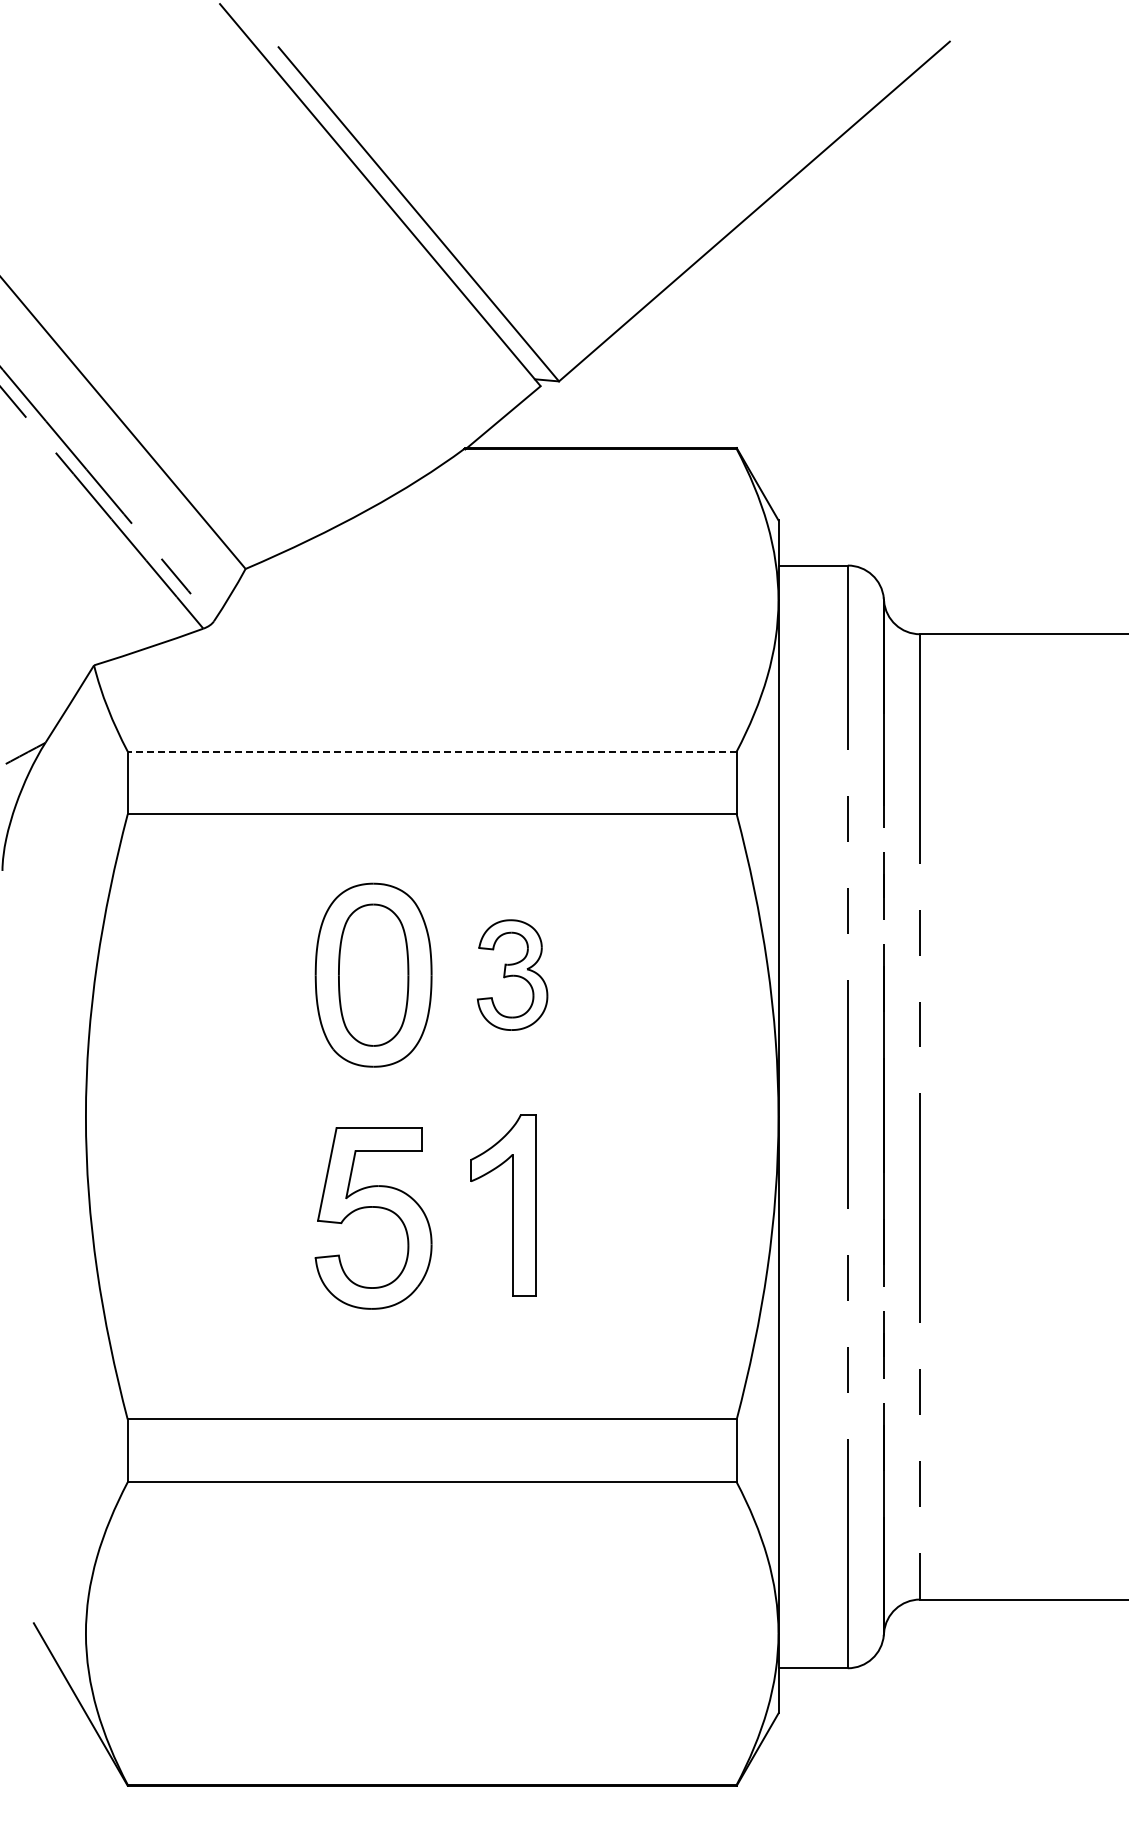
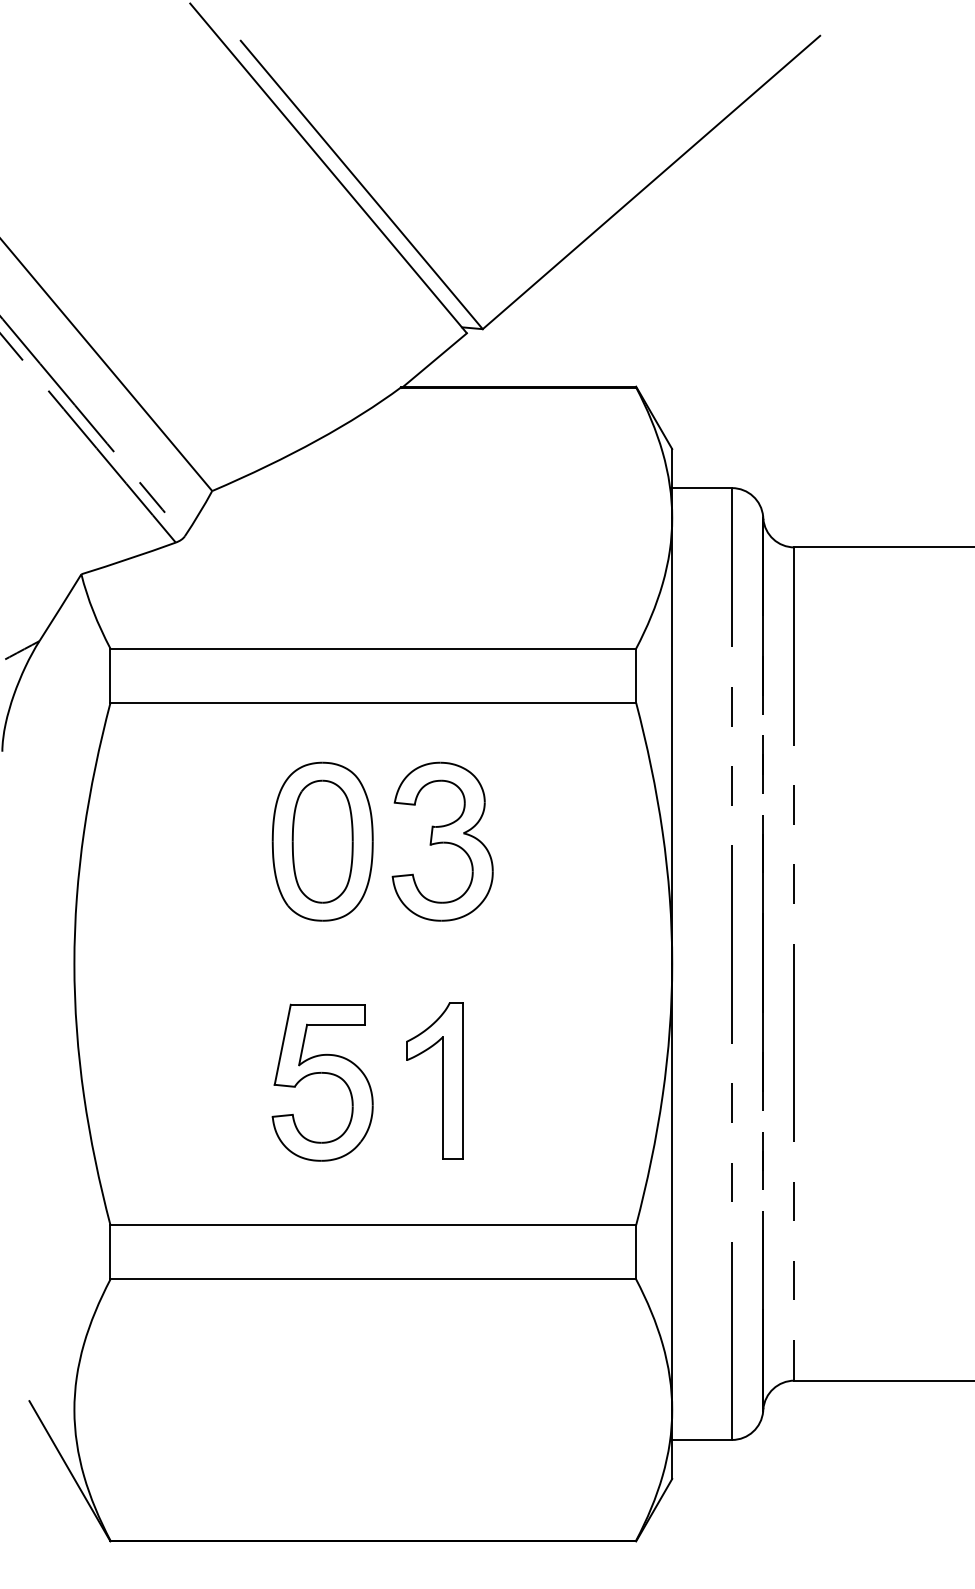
line: (432, 751) -> (373, 648), dashed -> solid
part: (512, 974) -> (442, 841), size x1.67
part: (512, 1205) -> (442, 1081), moved
part: (377, 1208) -> (326, 1074), moved

